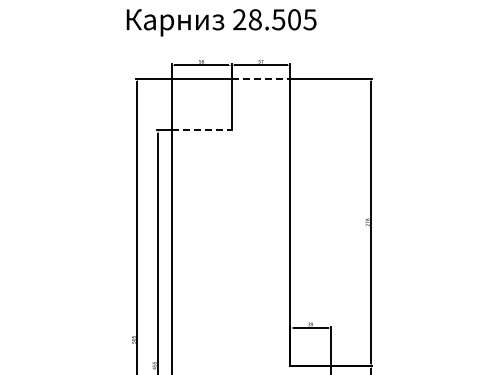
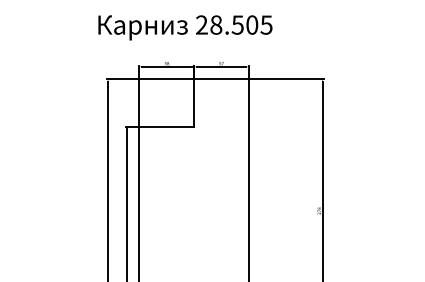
line: (261, 78) -> (221, 78), dashed -> solid
line: (201, 130) -> (166, 126), dashed -> solid

